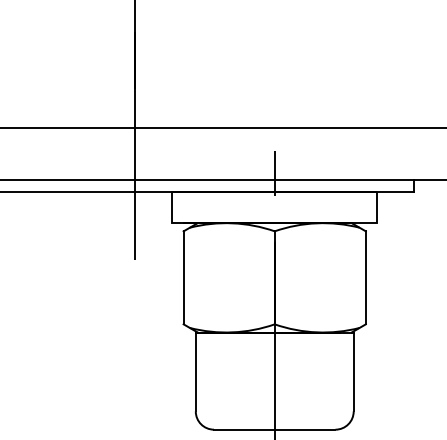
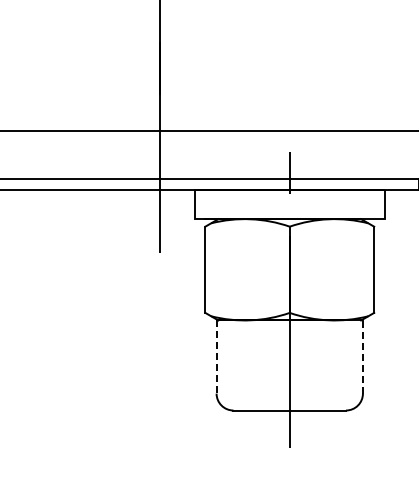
line: (195, 372) -> (216, 357), solid -> dashed
line: (353, 372) -> (362, 357), solid -> dashed

